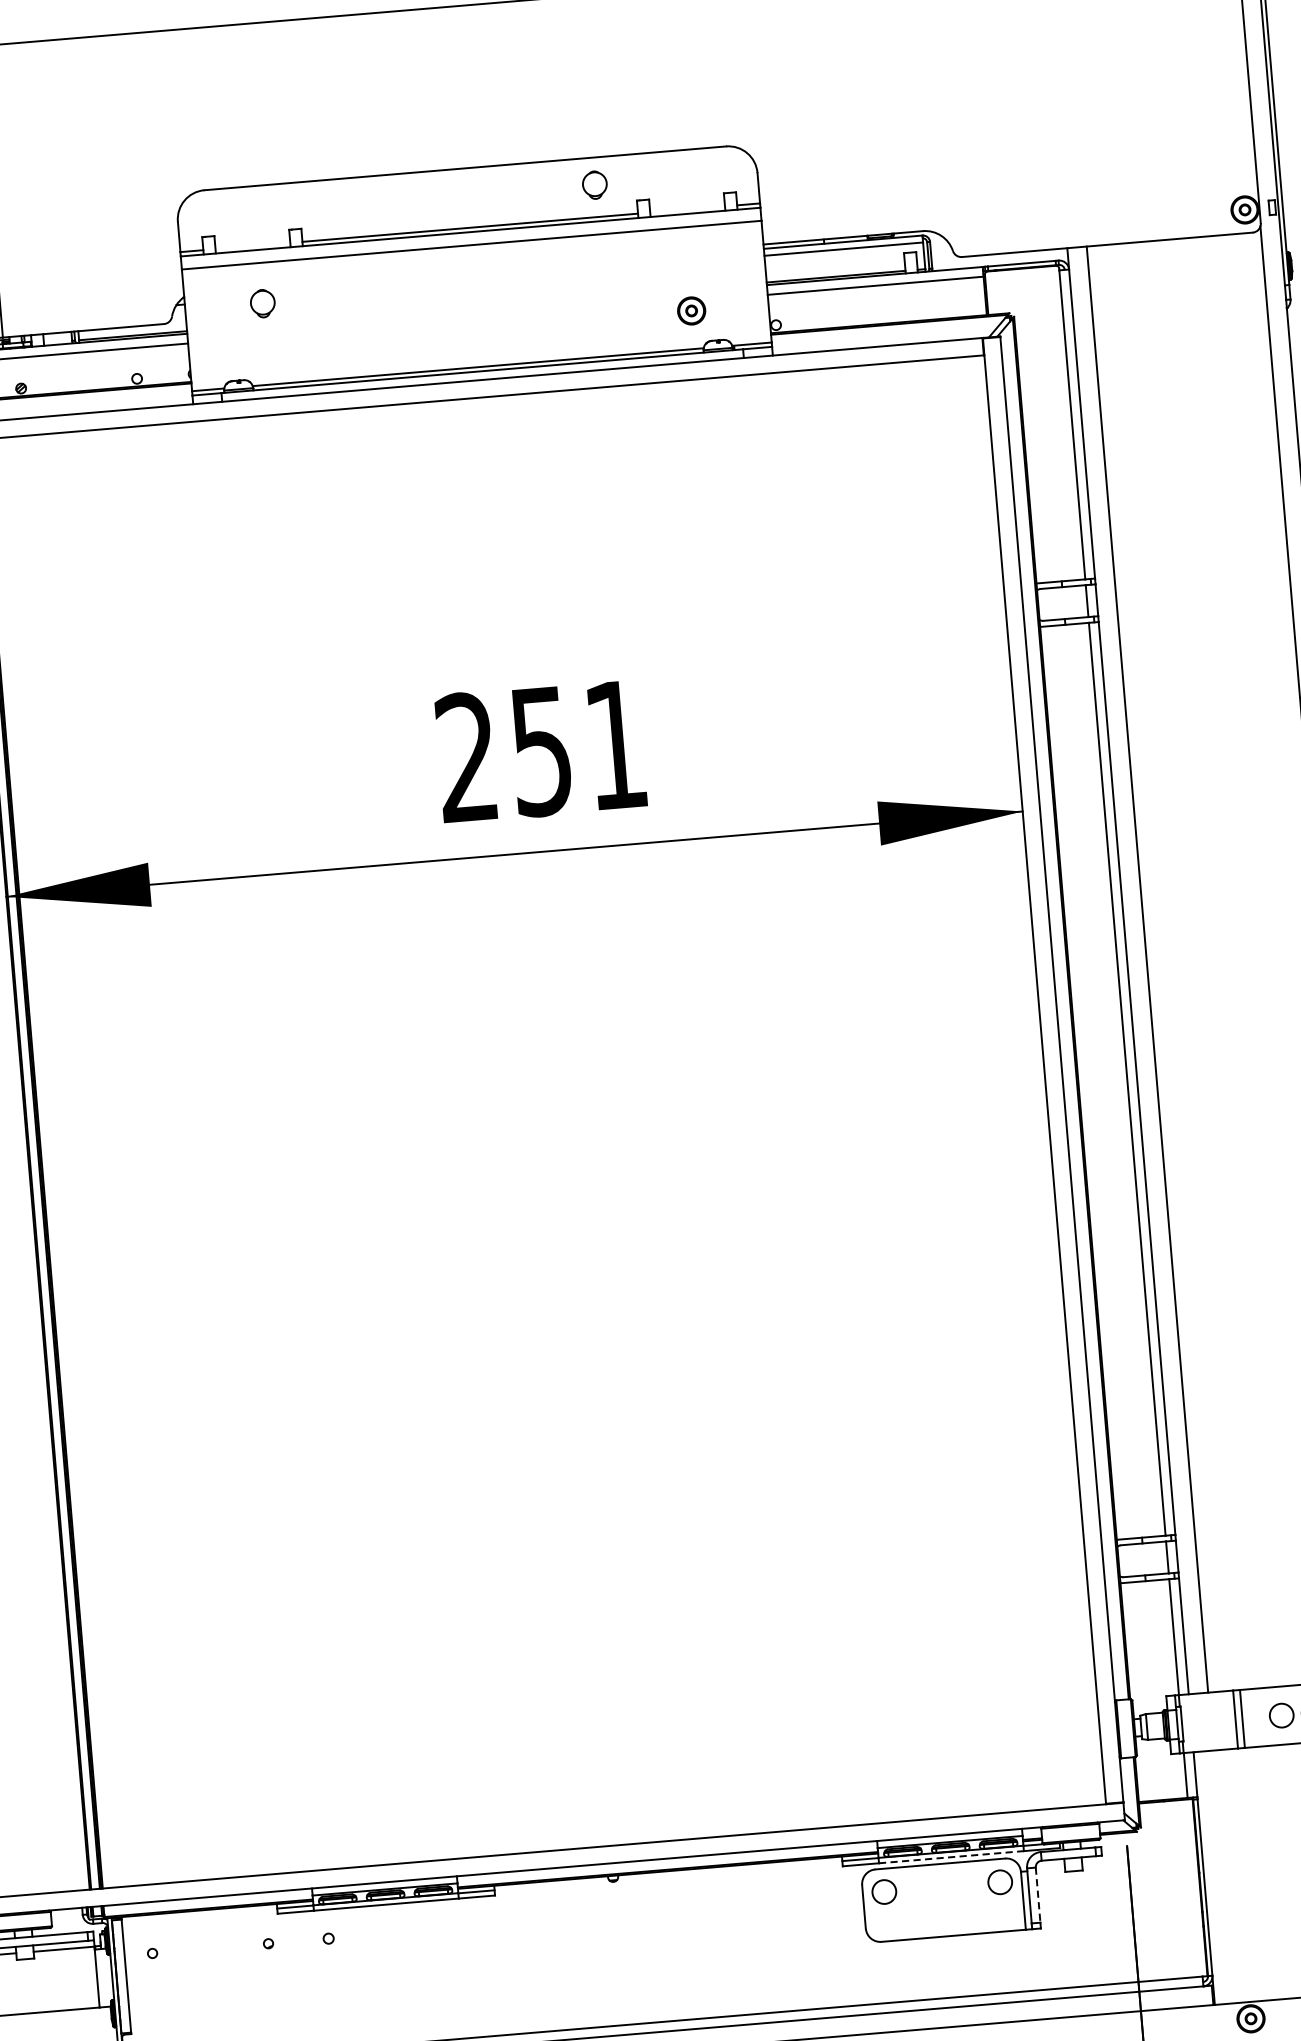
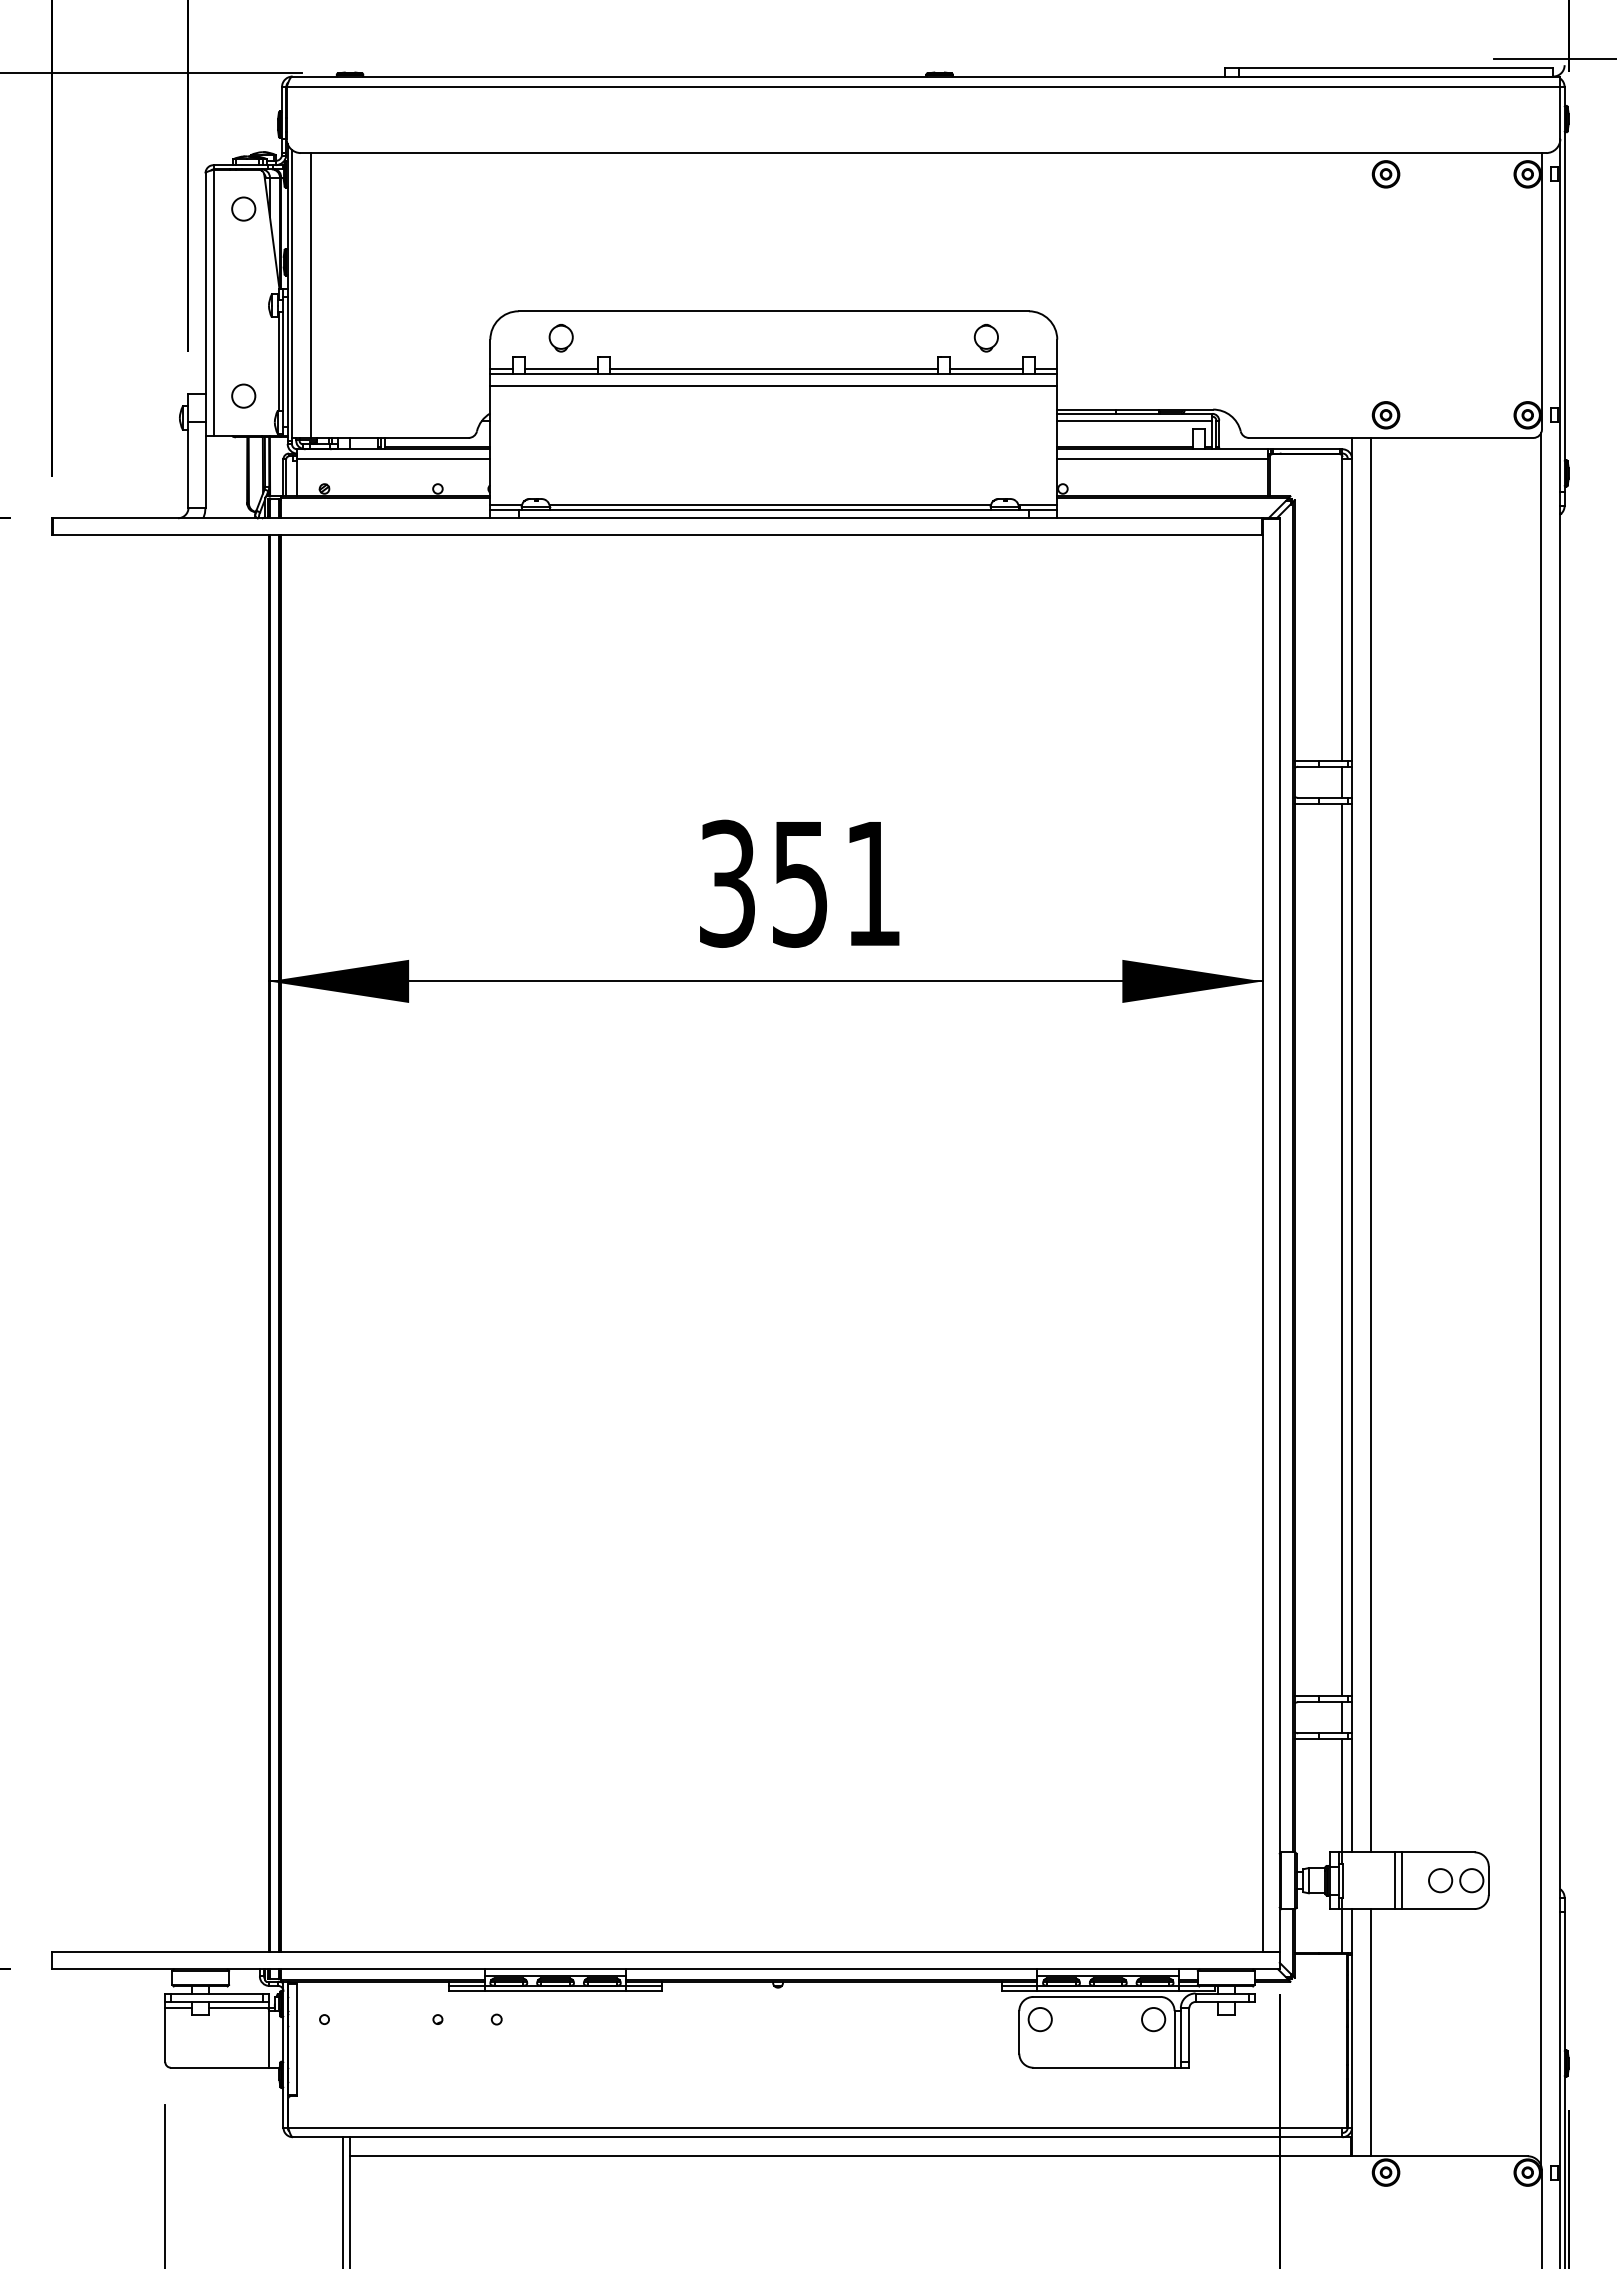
part: (594, 185) -> (985, 338), moved
line: (686, 209) -> (985, 369), added
line: (252, 246) -> (560, 369), added
part: (262, 304) -> (560, 338), moved
part: (691, 311) -> (1385, 415), moved
text: (466, 757) -> (726, 883), 251 -> 351
line: (951, 1857) -> (1108, 1991), dashed -> solid
line: (1224, 1876) -> (1371, 2032), added
line: (1038, 1895) -> (1189, 2035), dashed -> solid

